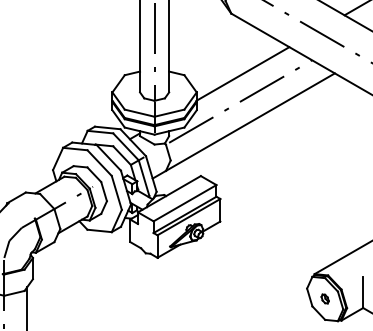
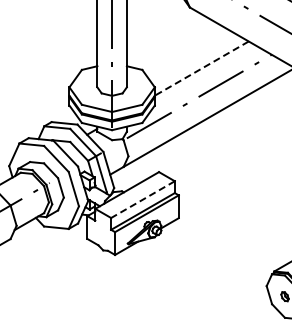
line: (243, 73) -> (202, 68), solid -> dashed
line: (184, 203) -> (142, 199), solid -> dashed

